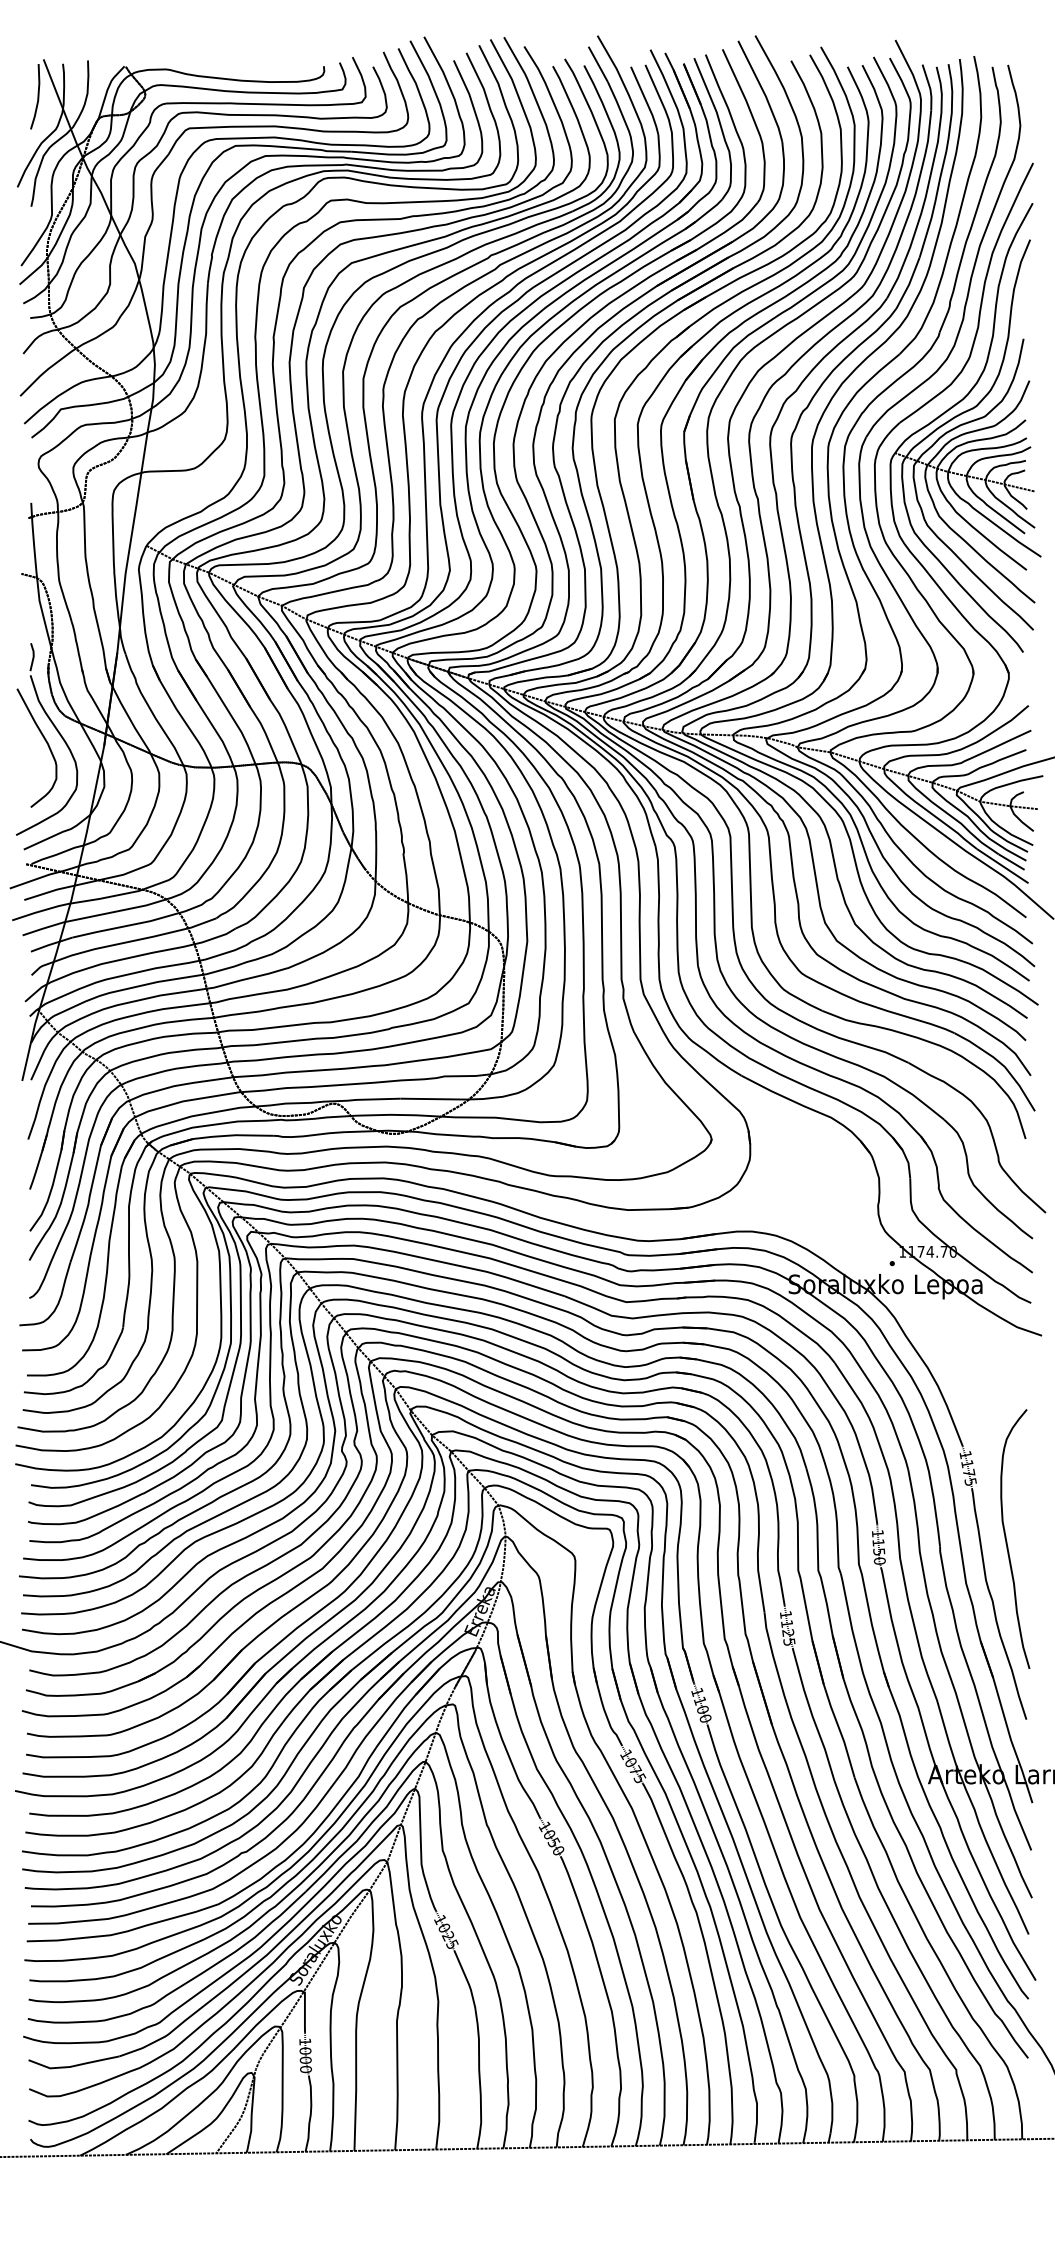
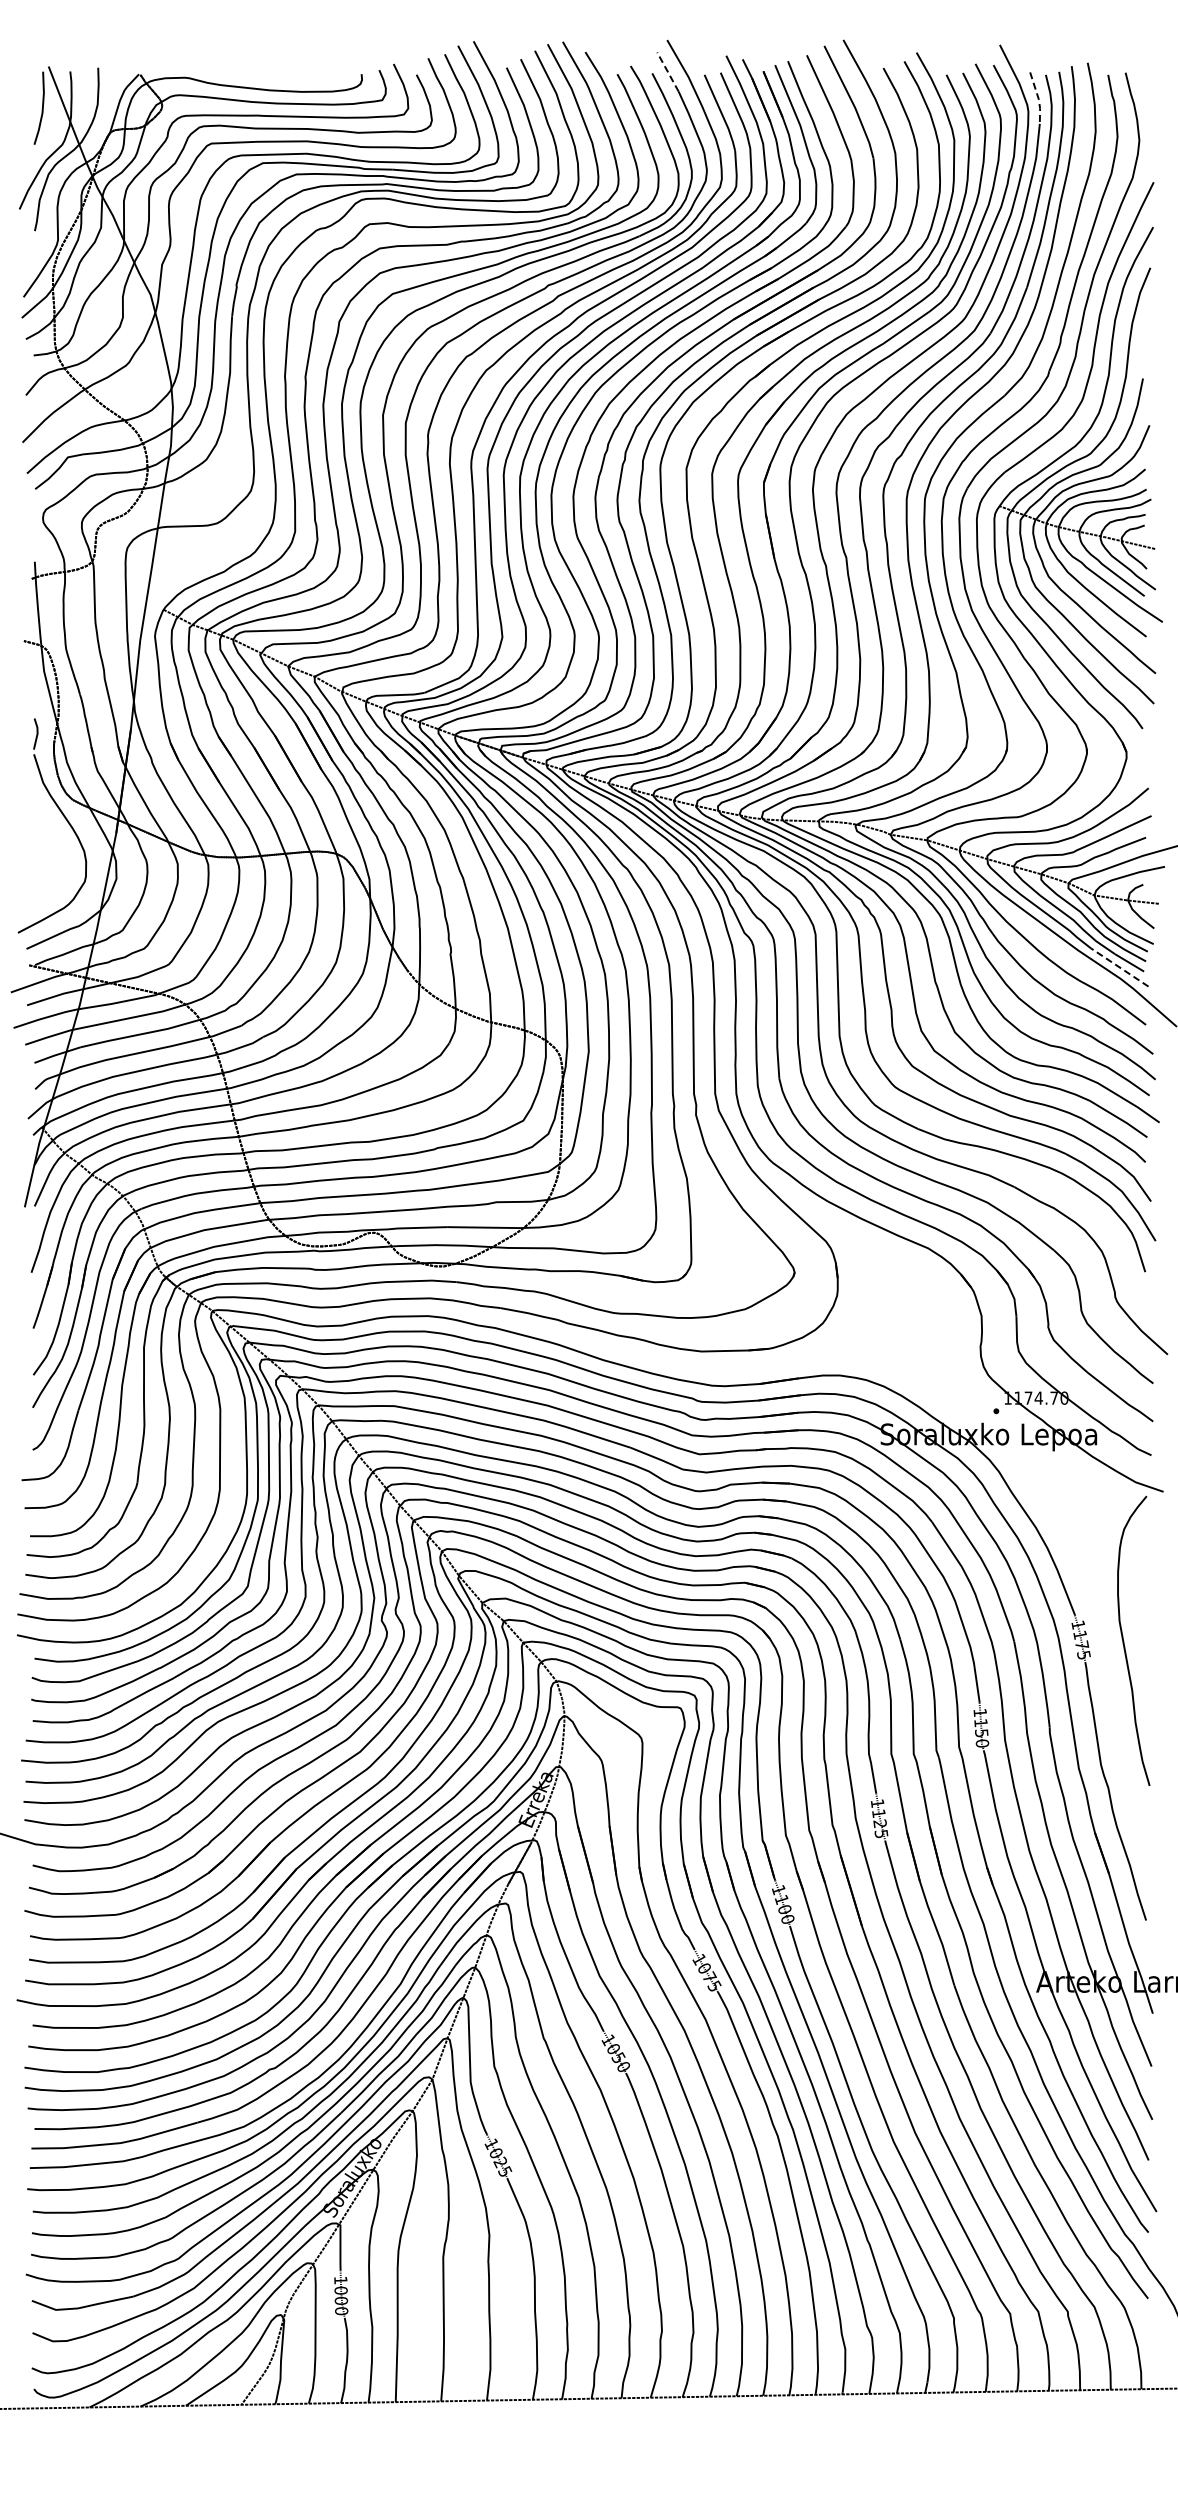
line: (597, 63) -> (667, 71), solid -> dashed
line: (930, 88) -> (1038, 99), solid -> dashed
curve: (46, 742) -> (51, 829), removed
line: (1002, 866) -> (1119, 967), solid -> dashed
curve: (1007, 1539) -> (1124, 1641), moved

